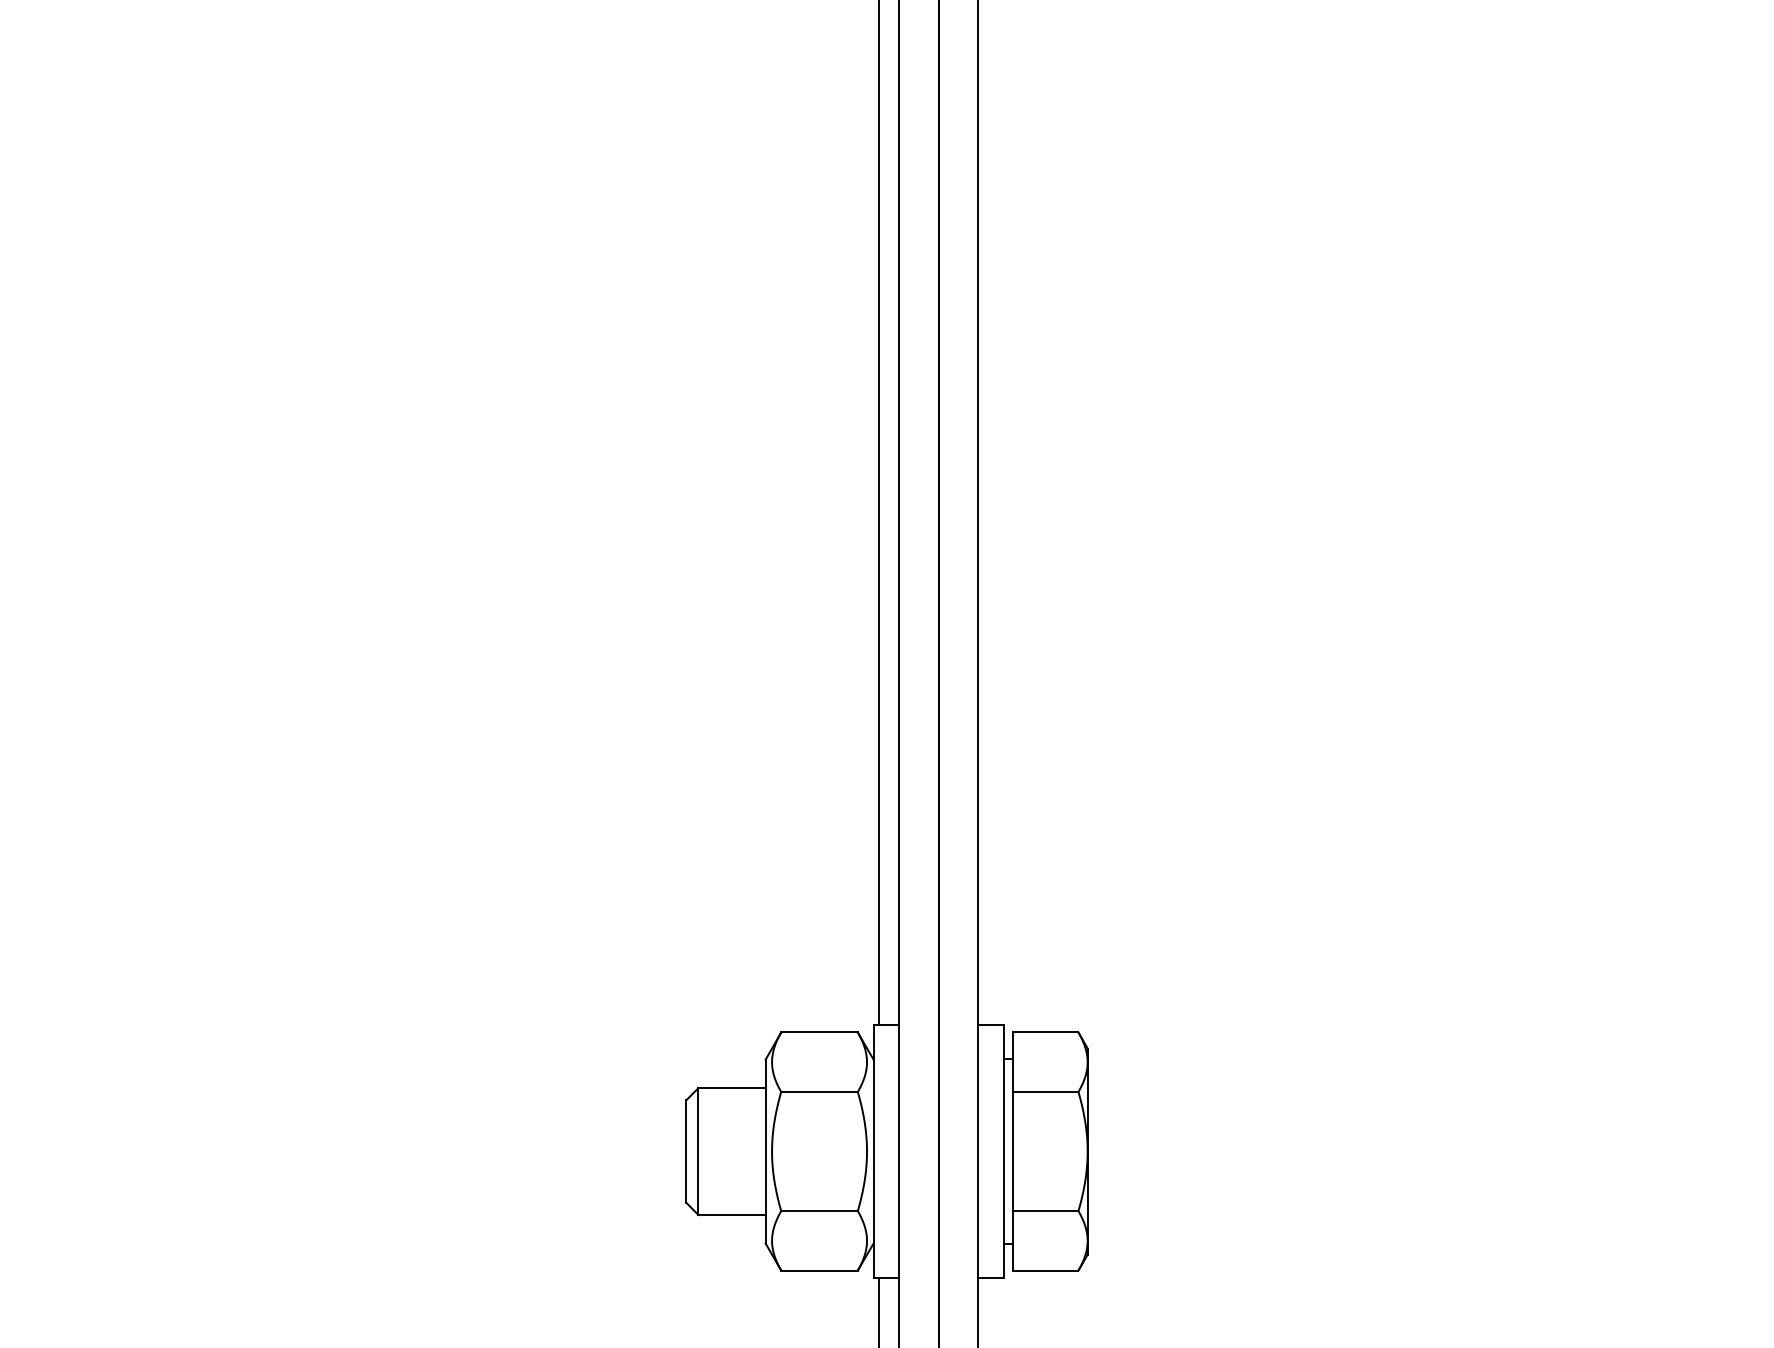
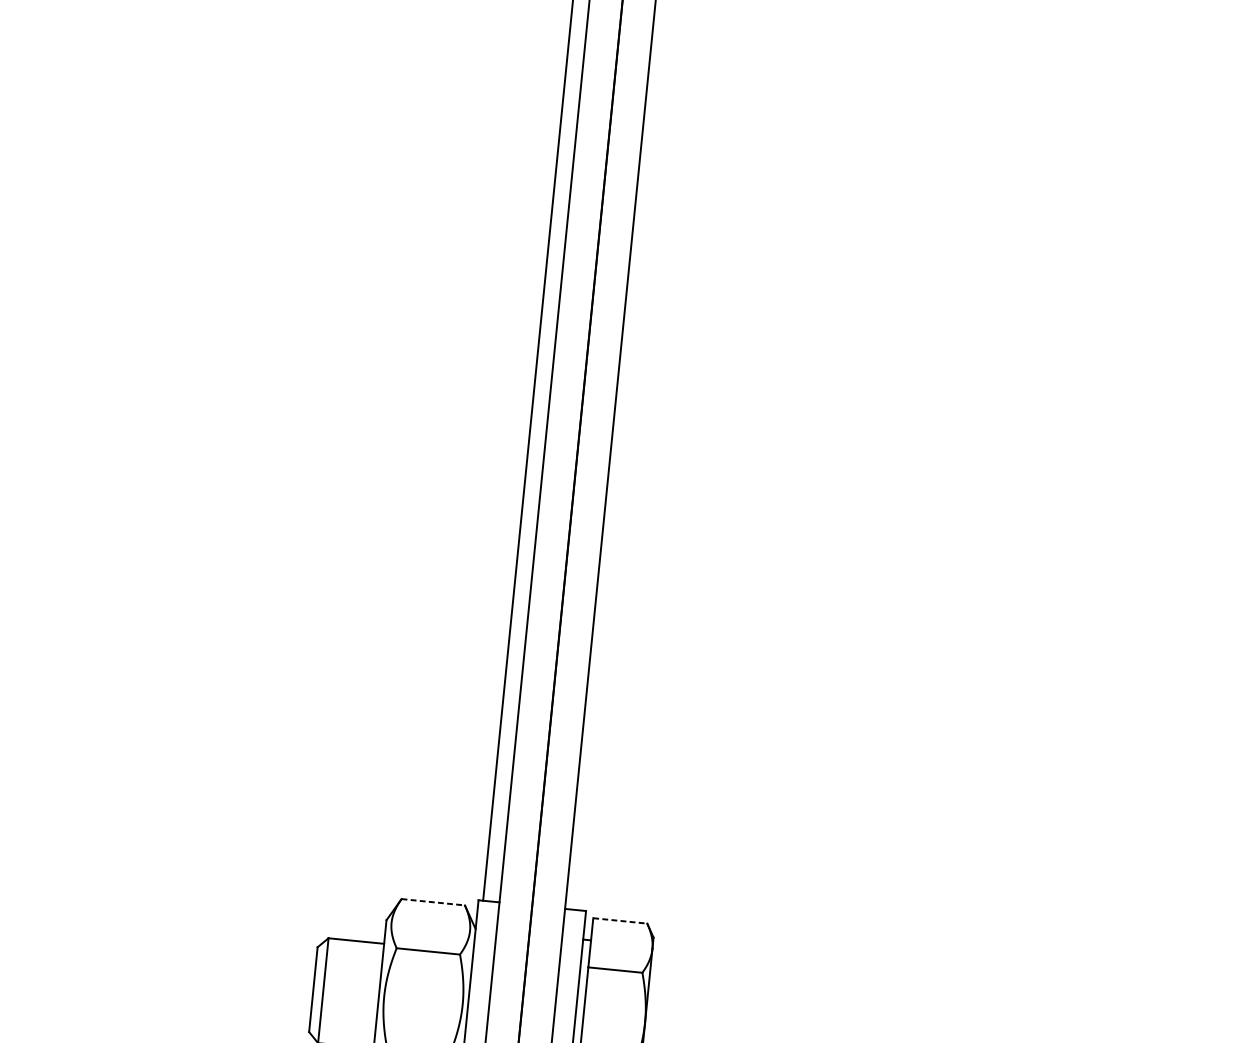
line: (820, 1032) -> (434, 902), solid -> dashed
line: (1045, 1032) -> (620, 920), solid -> dashed

